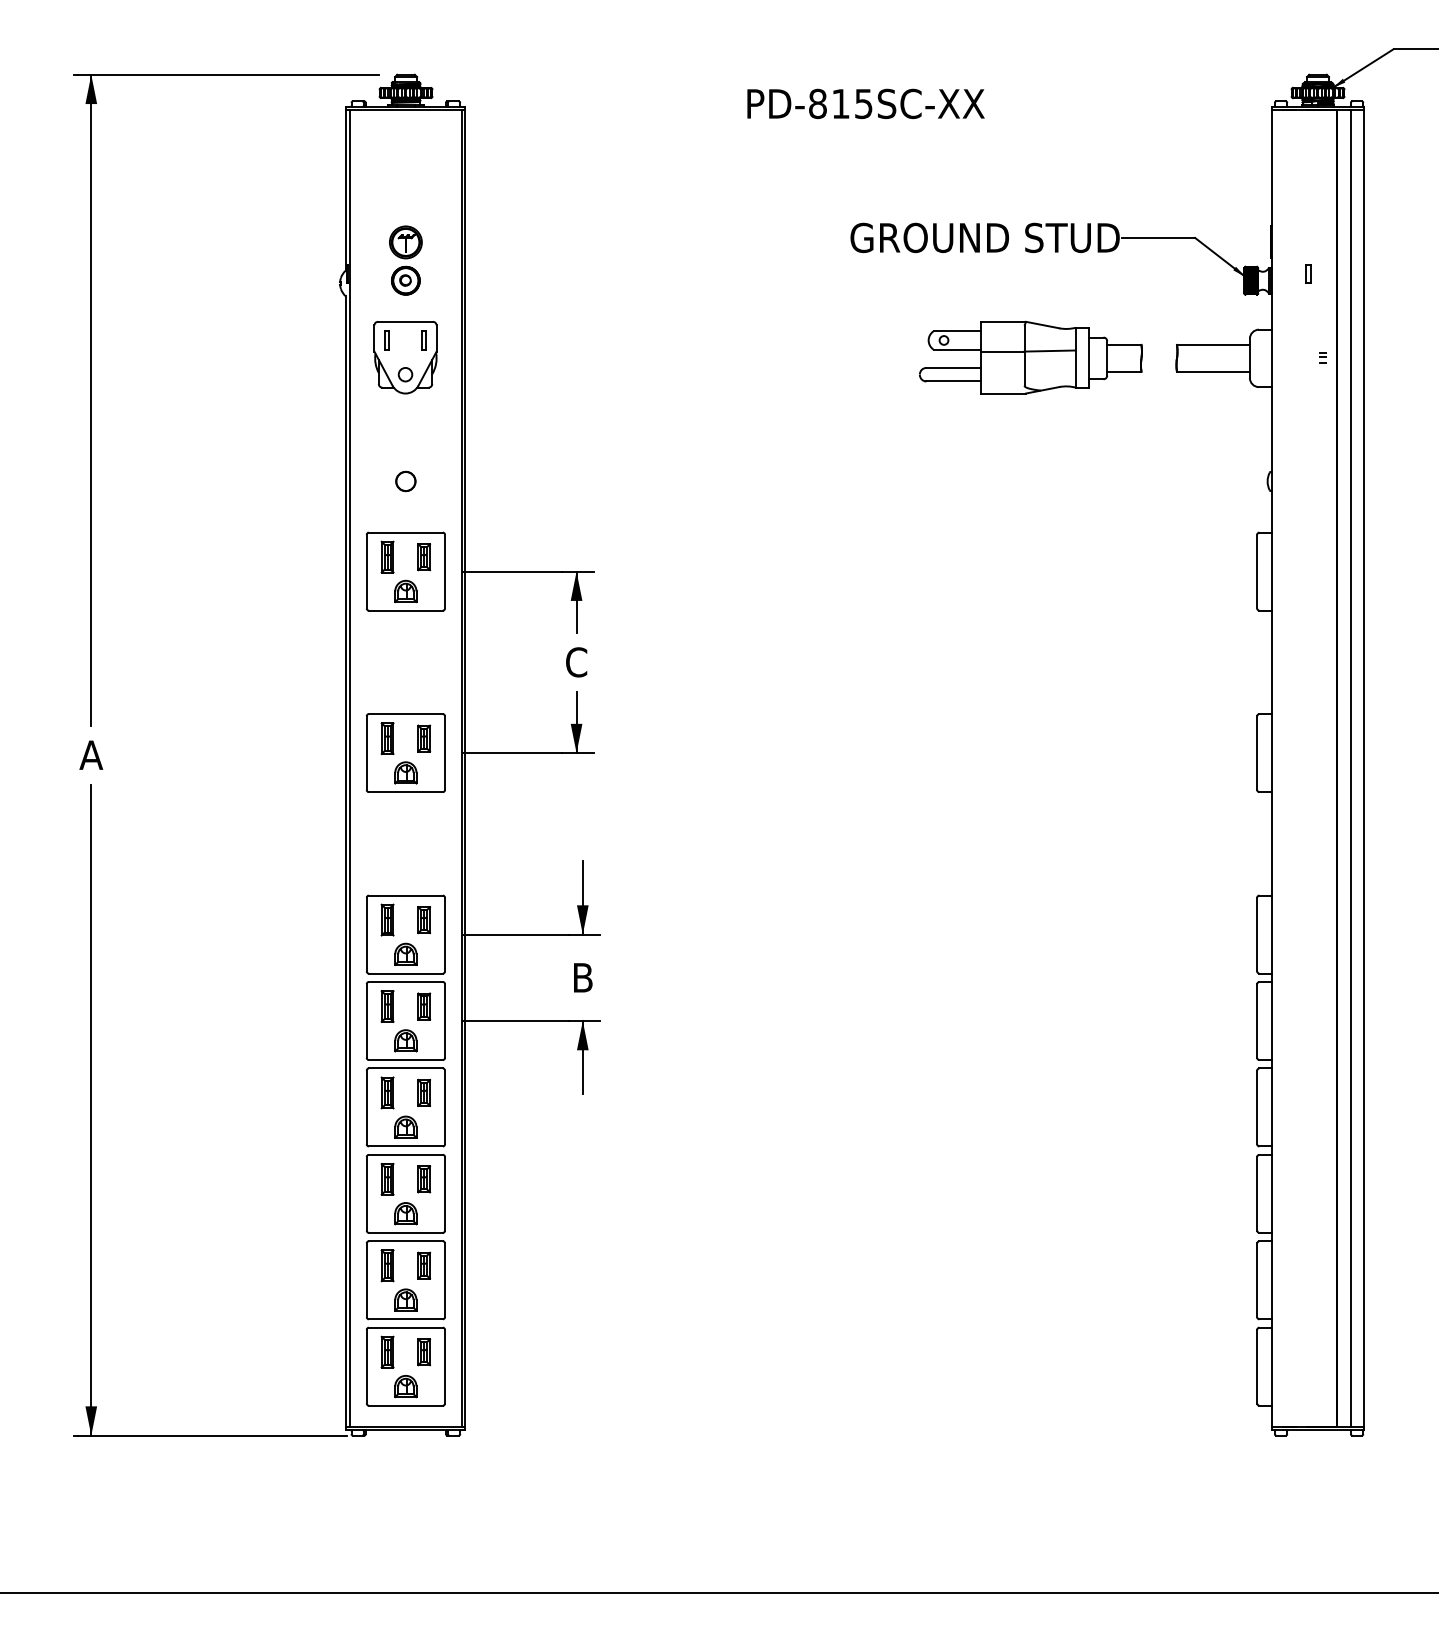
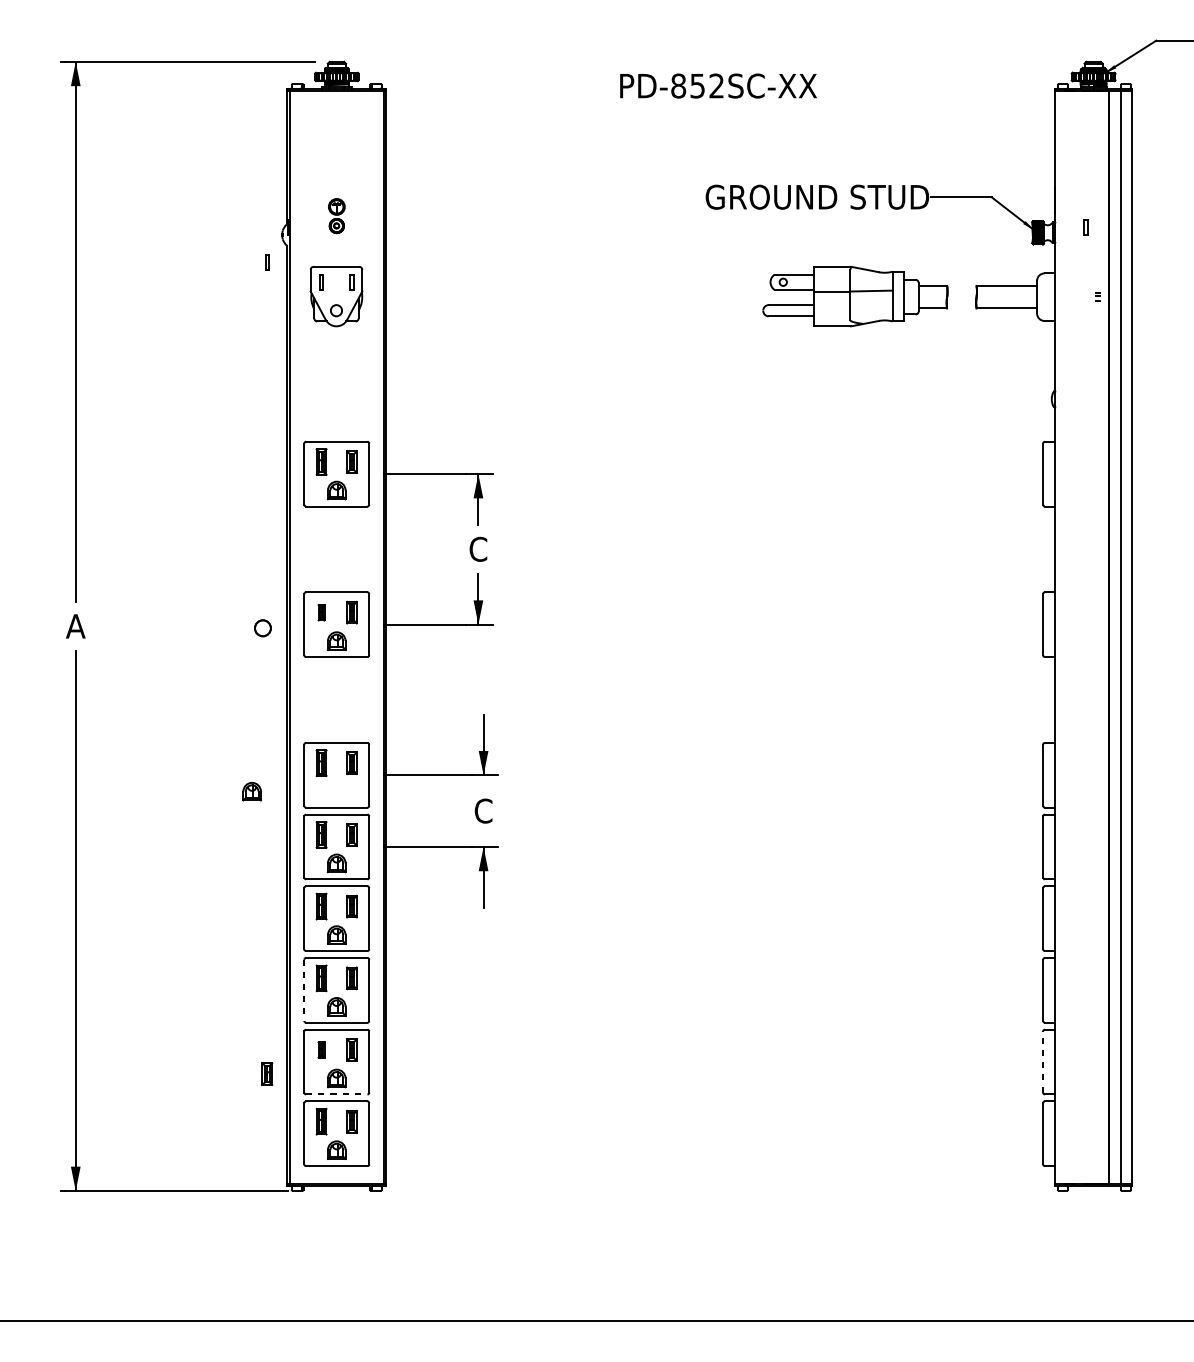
text: (852, 103) -> (707, 85), PD-815SC-XX -> PD-852SC-XX
part: (405, 260) -> (336, 215), size x0.6
part: (321, 316) -> (266, 262), added
part: (405, 481) -> (262, 628), moved
part: (387, 738) -> (321, 612), size x0.6
part: (405, 953) -> (251, 790), moved
text: (582, 977) -> (483, 810), B -> C
line: (366, 1193) -> (304, 990), solid -> dashed
part: (387, 1265) -> (321, 1049), size x0.6
line: (1257, 1280) -> (1043, 1062), solid -> dashed
part: (322, 1294) -> (267, 1073), added
line: (405, 1319) -> (336, 1094), solid -> dashed

